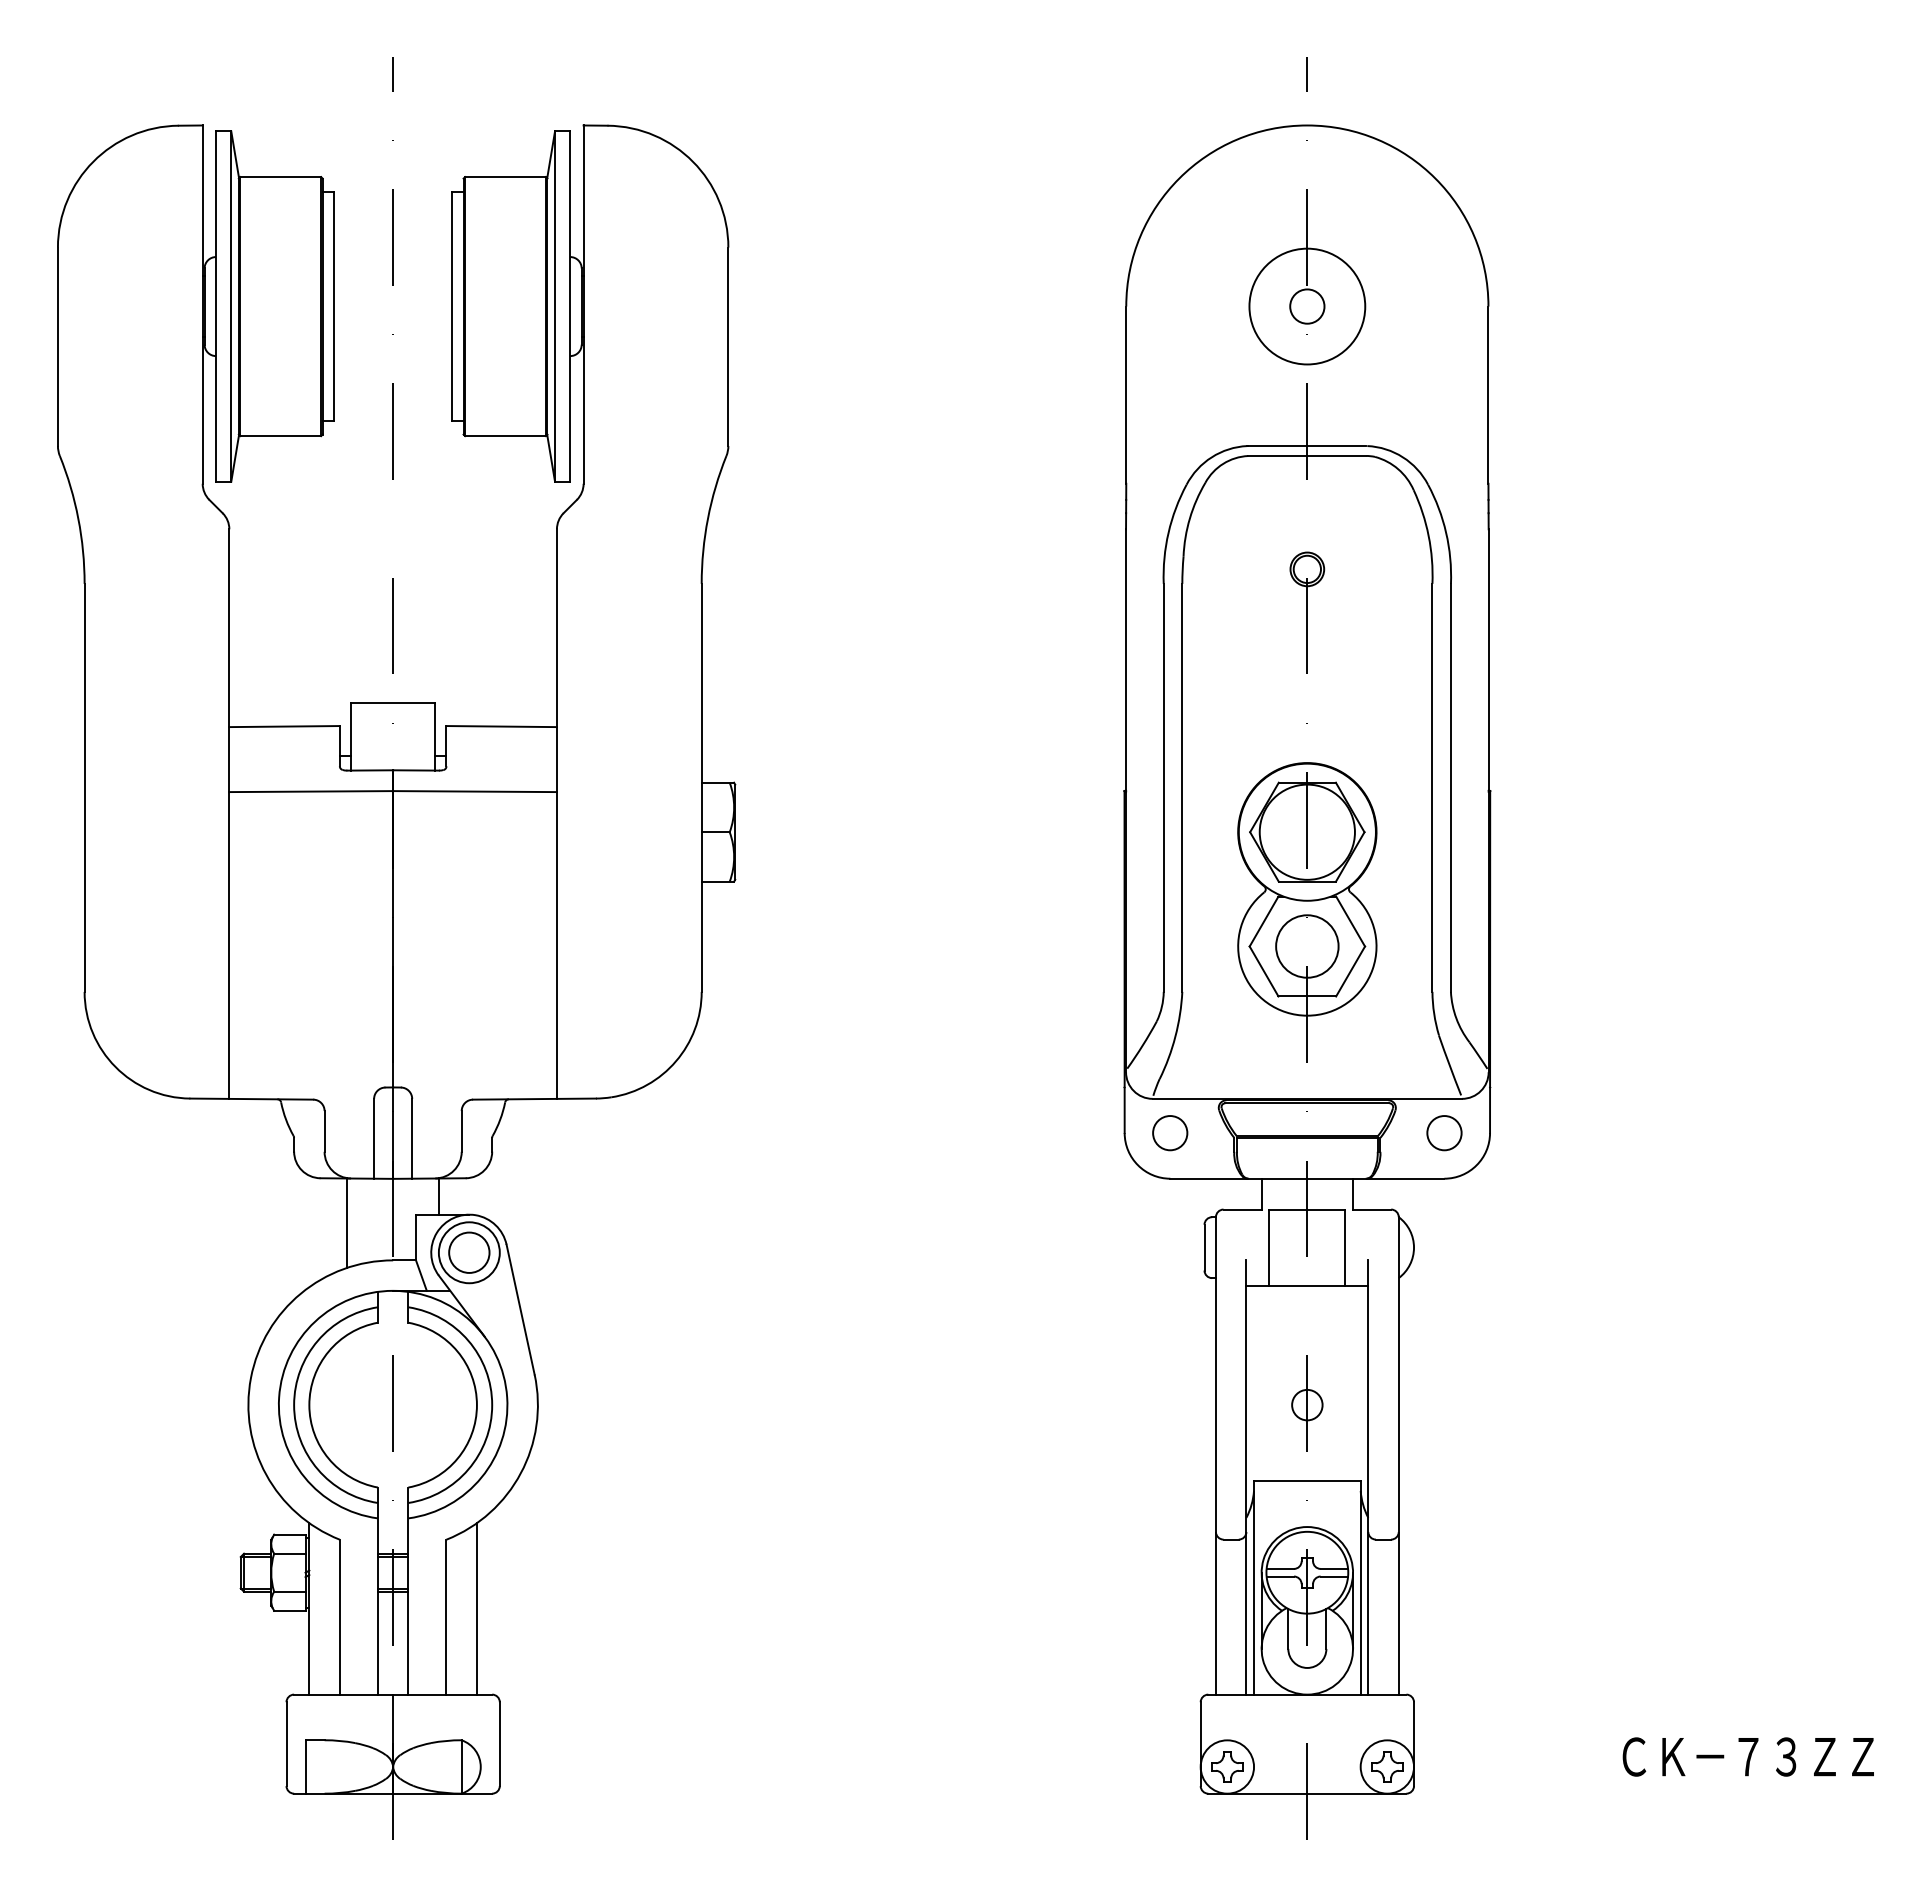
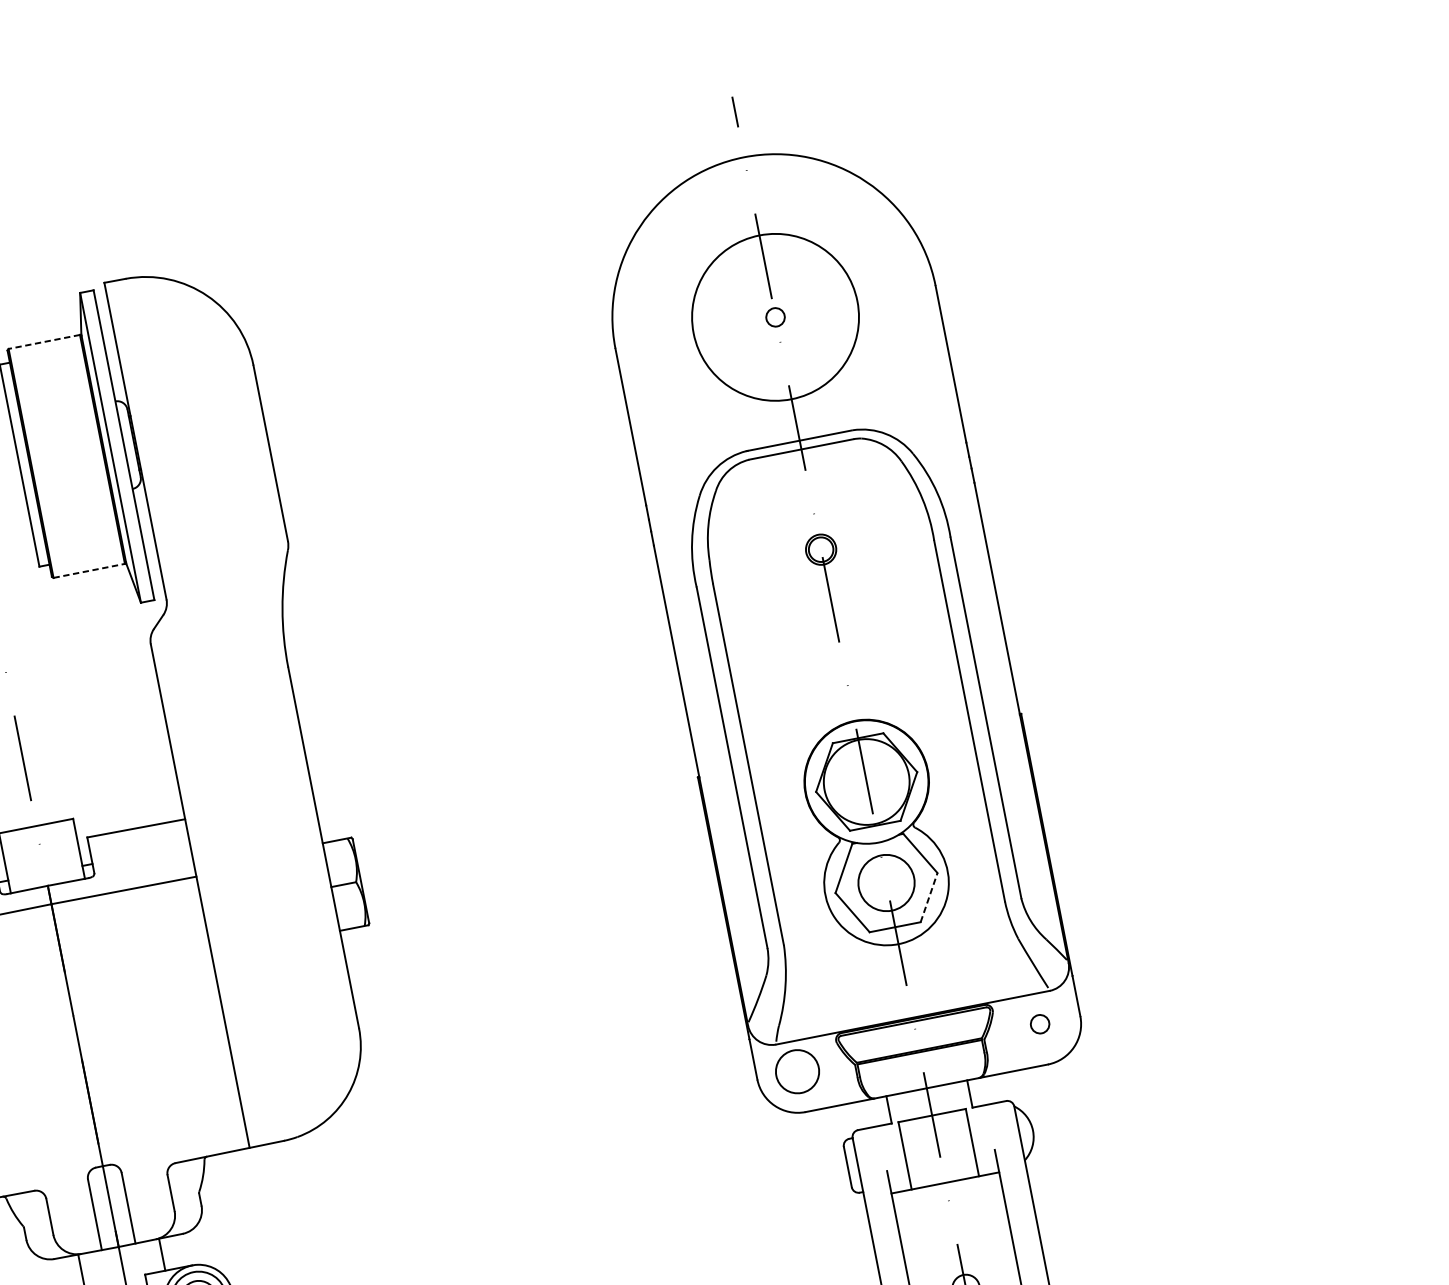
line: (505, 177) -> (44, 342), solid -> dashed
circle: (1307, 306) -> (775, 317), size x0.6
circle: (1307, 306) -> (775, 317), size x1.6
line: (506, 436) -> (90, 571), solid -> dashed
line: (1350, 971) -> (929, 897), solid -> dashed
circle: (1170, 1133) -> (797, 1072), size x1.4
circle: (1444, 1133) -> (1040, 1024), size x0.6

